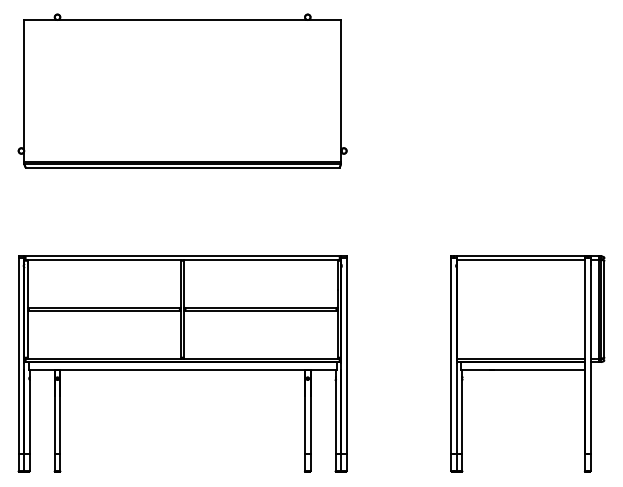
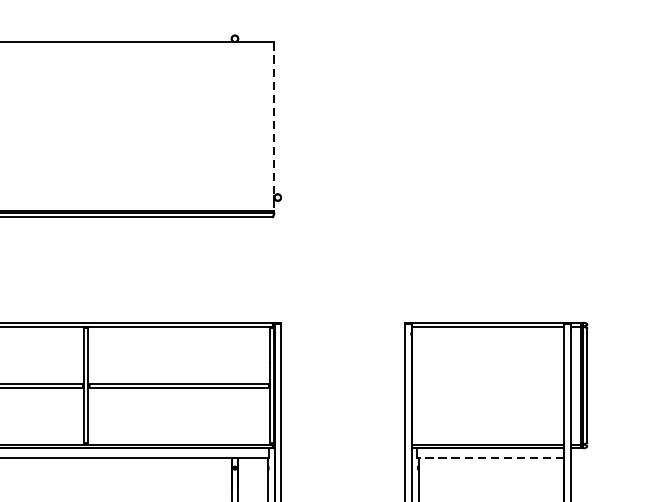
line: (340, 91) -> (273, 126), solid -> dashed
line: (523, 370) -> (491, 458), solid -> dashed

